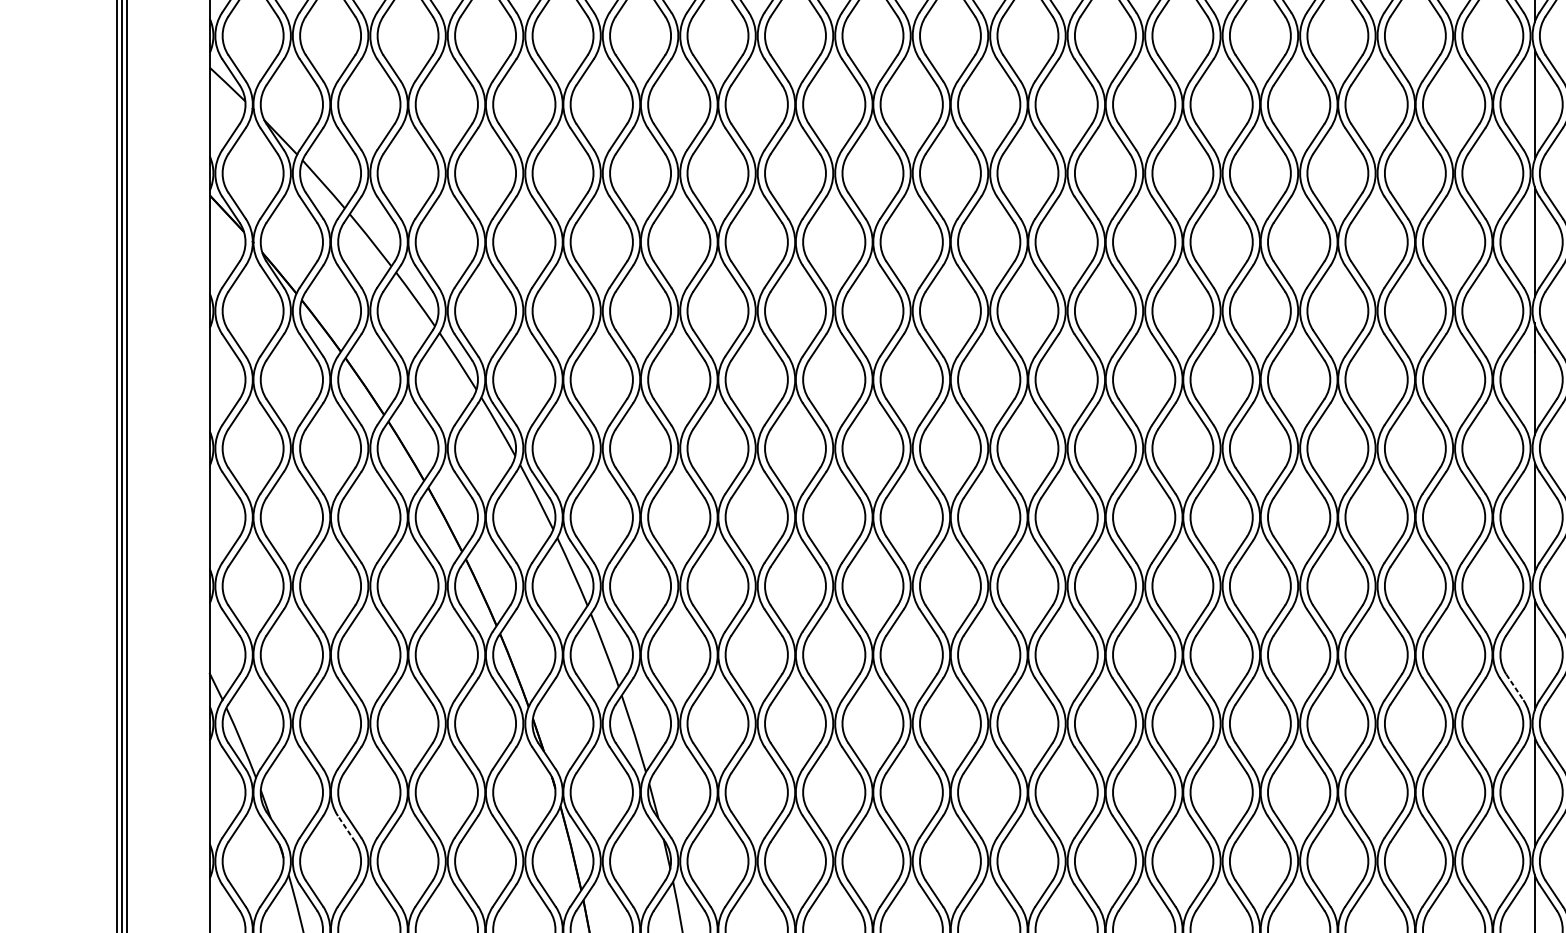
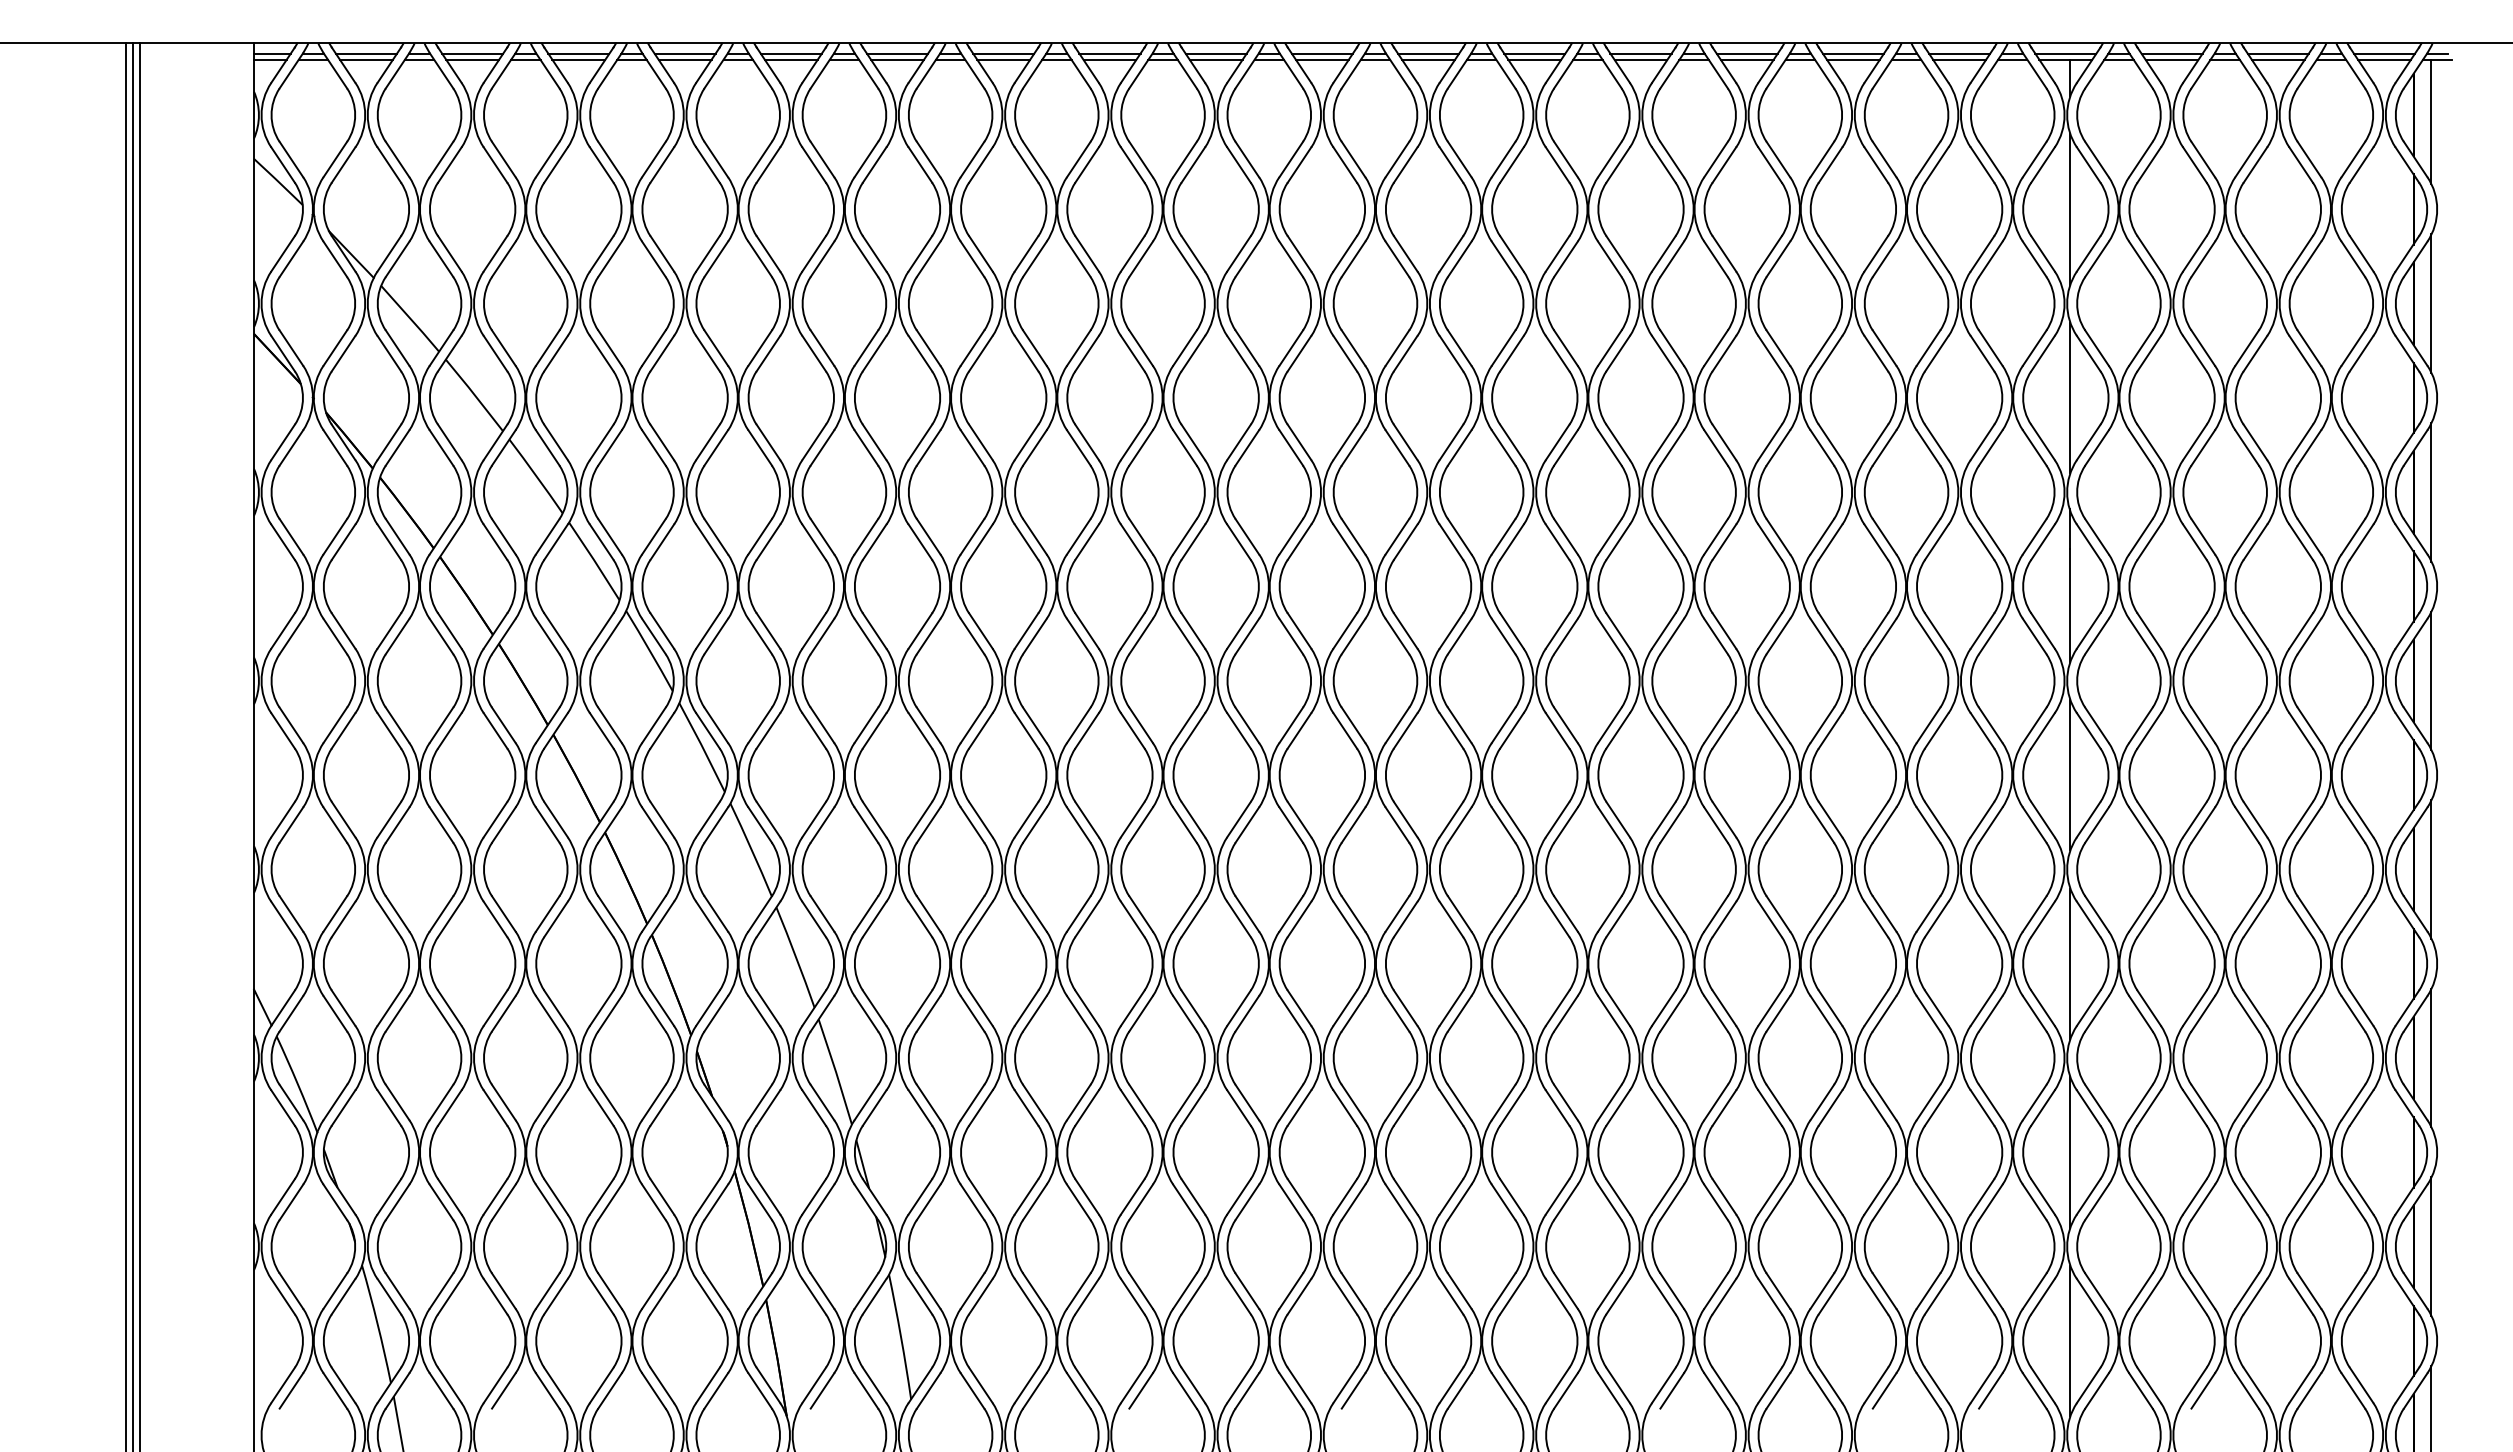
line: (1515, 687) -> (2043, 1008), dashed -> solid
line: (346, 828) -> (441, 1201), dashed -> solid

